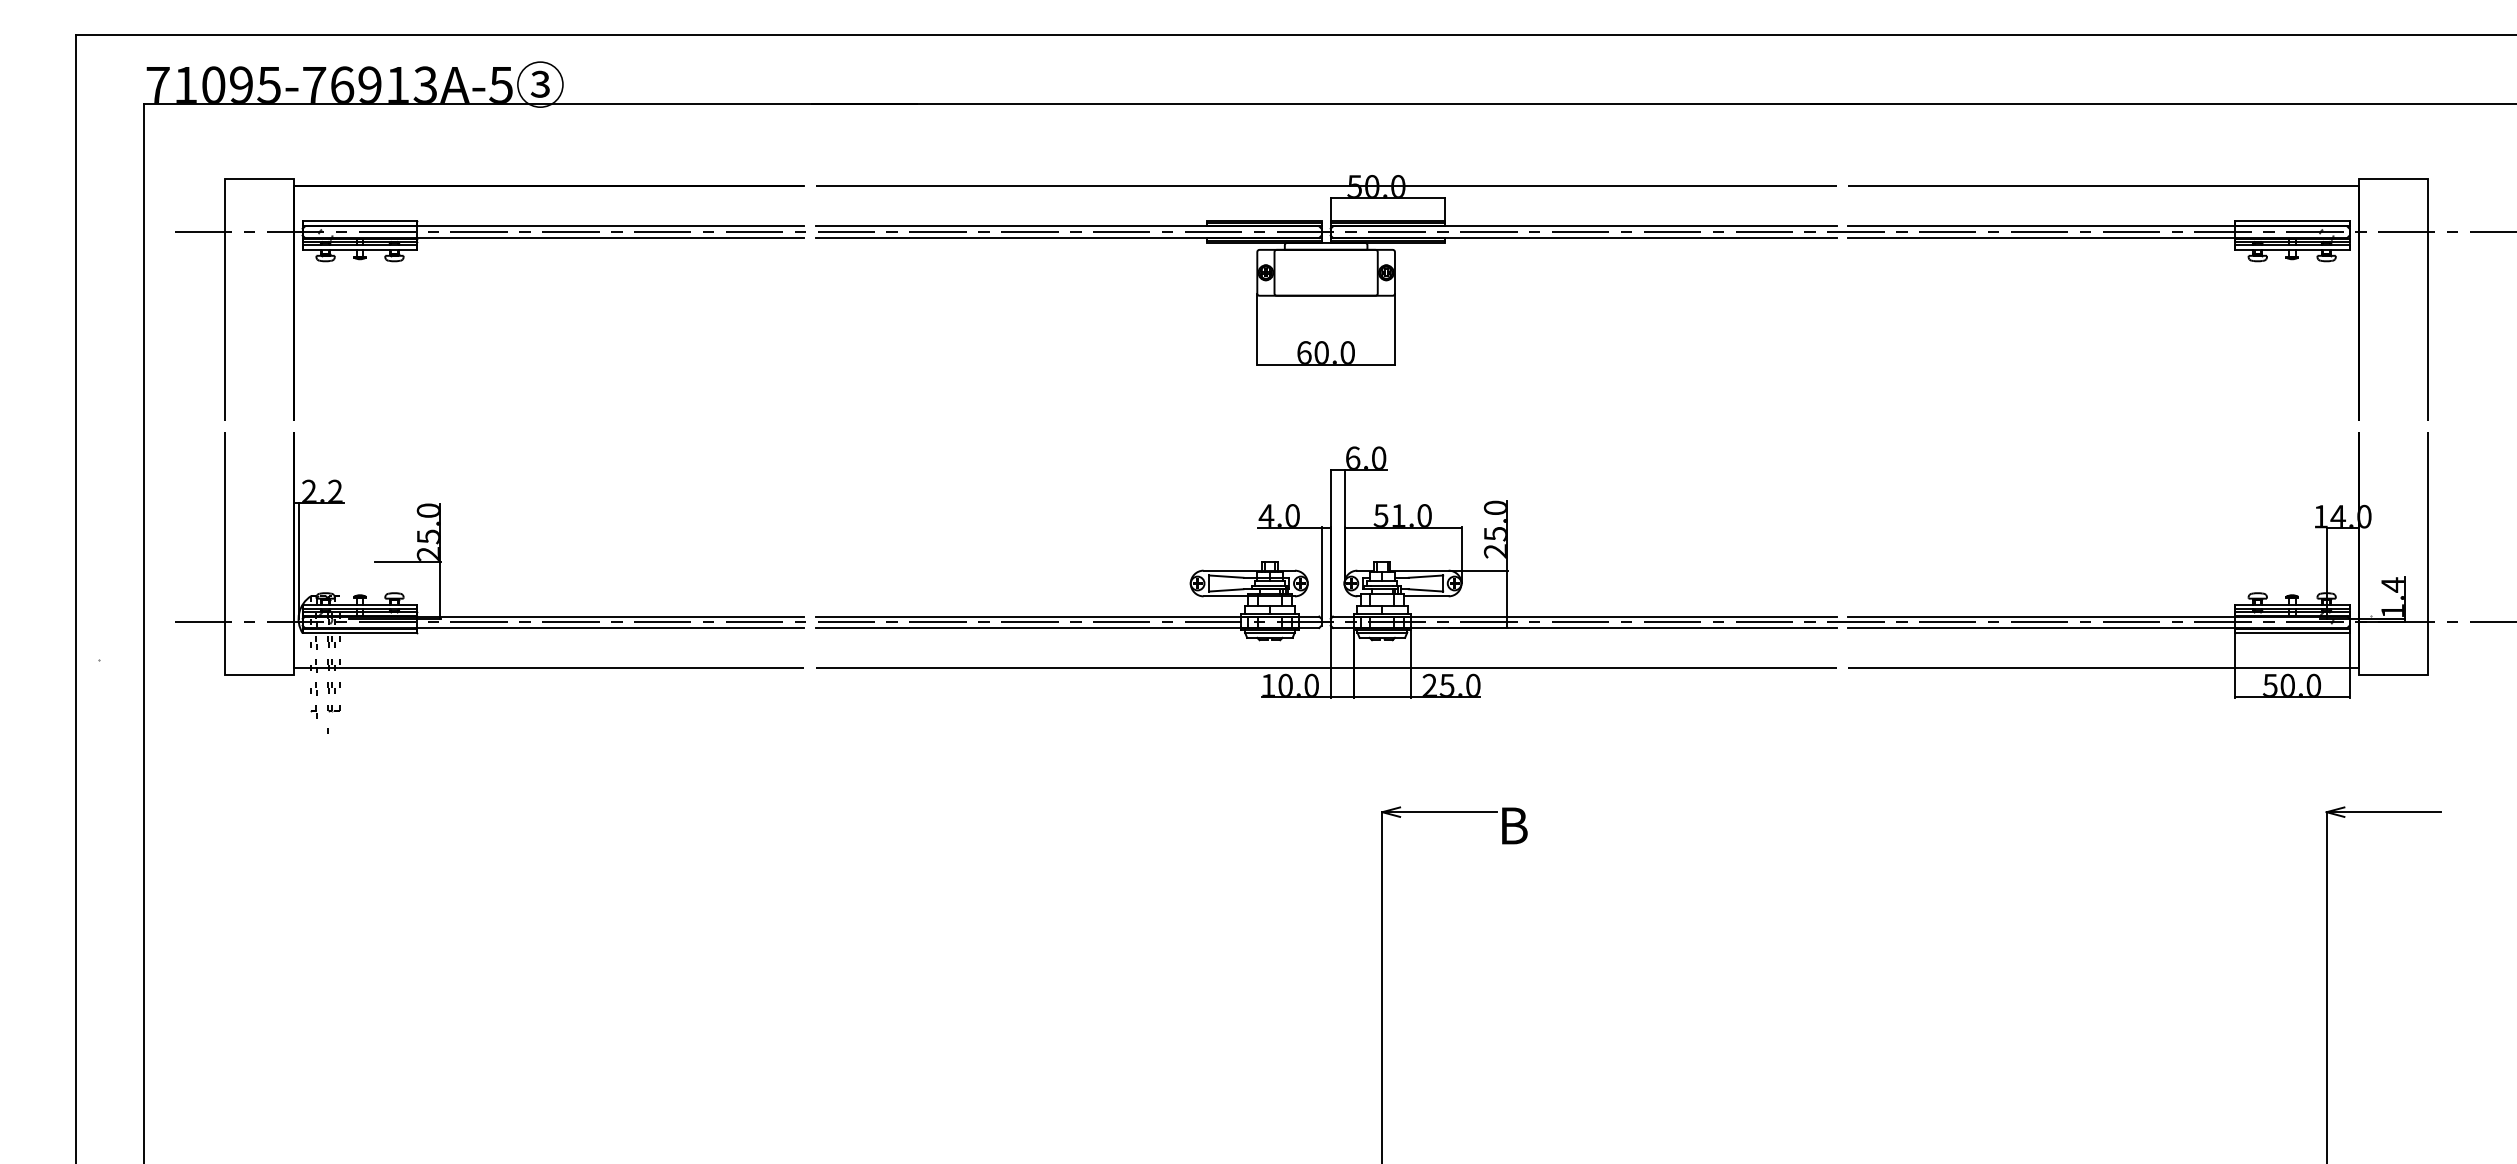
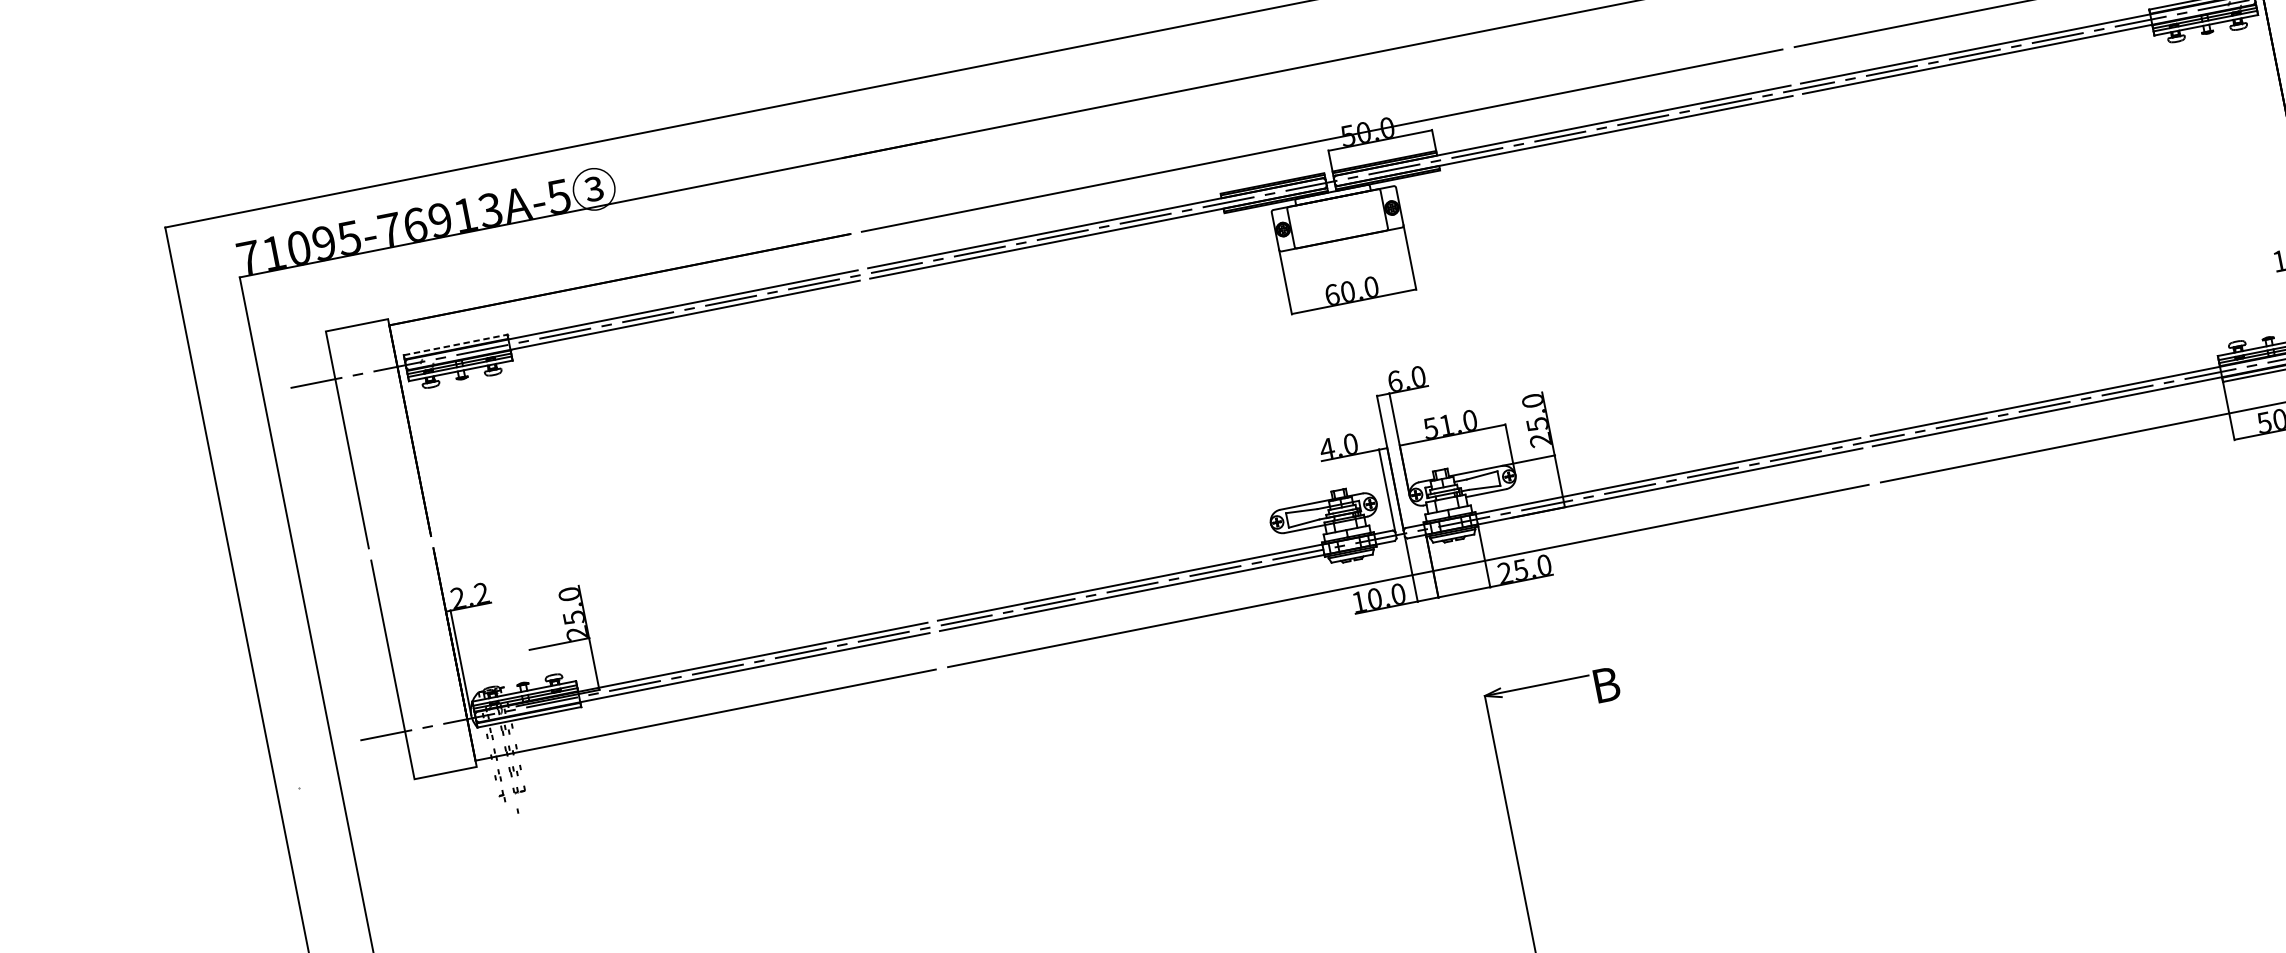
line: (360, 221) -> (456, 345), solid -> dashed

